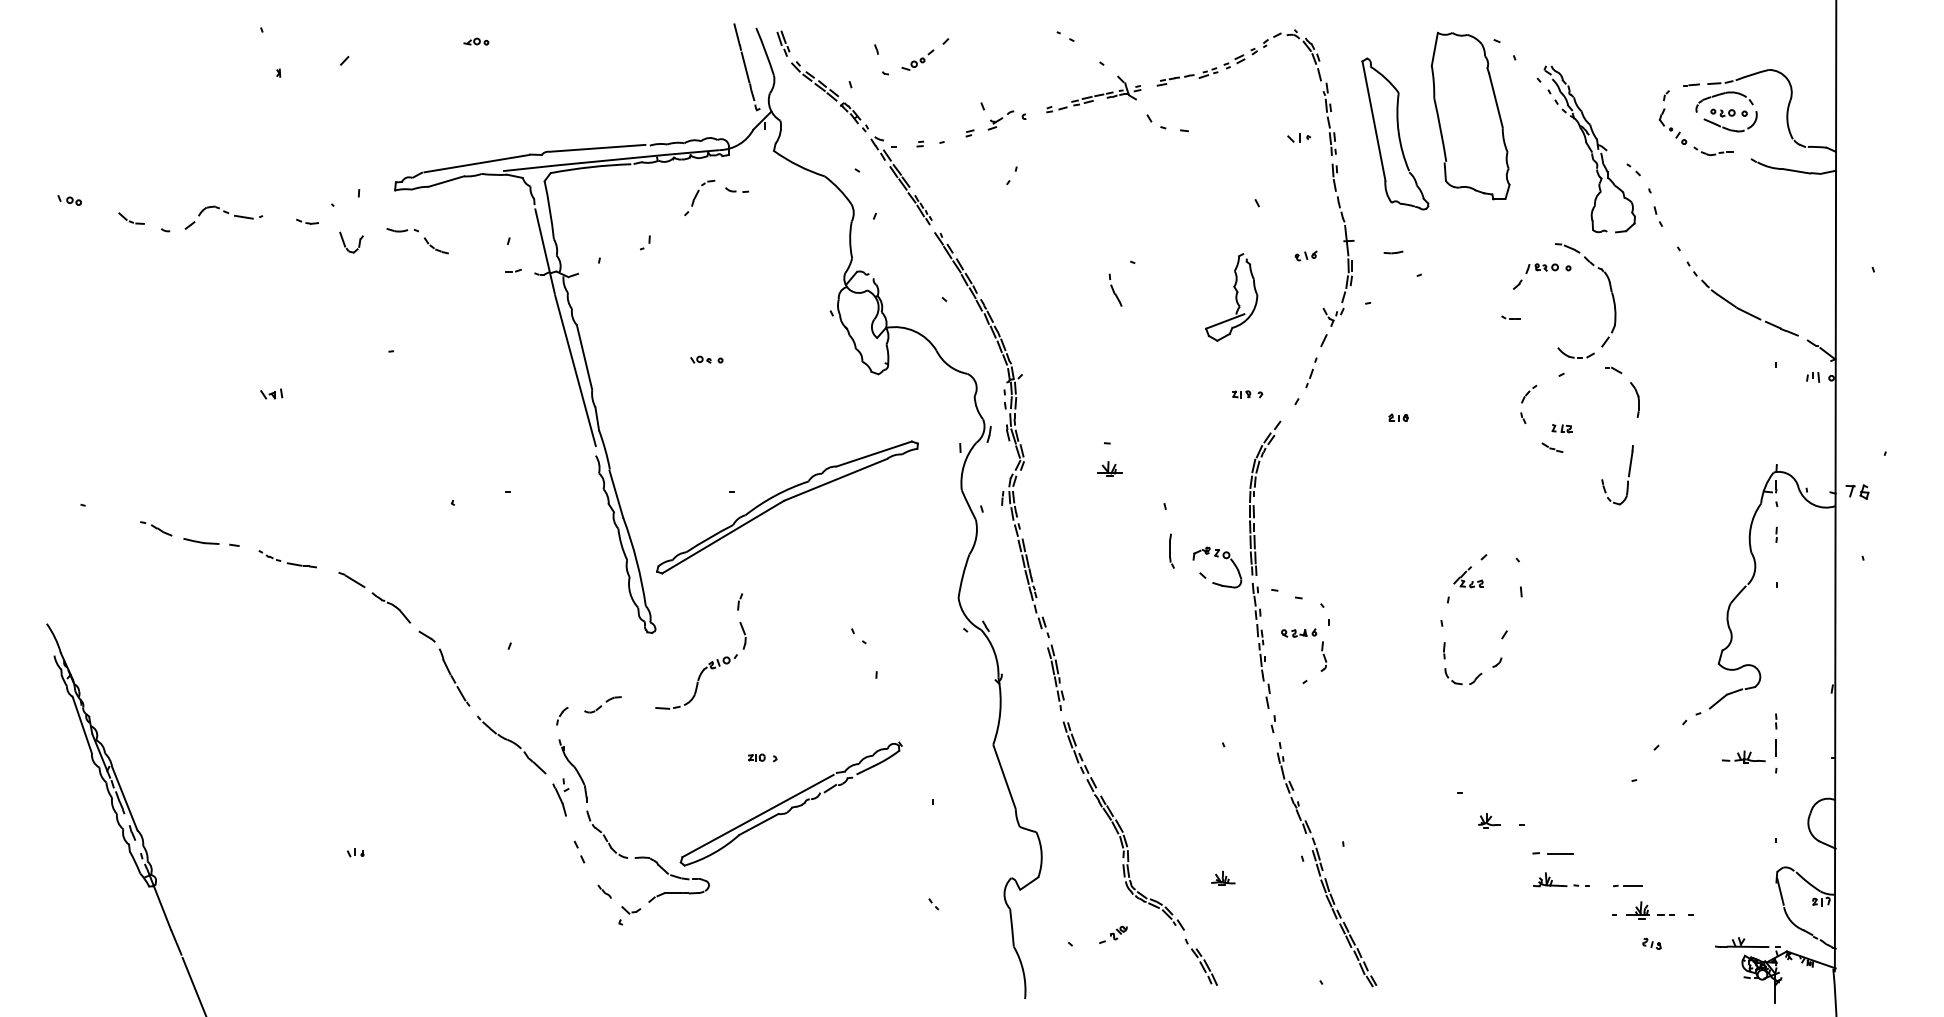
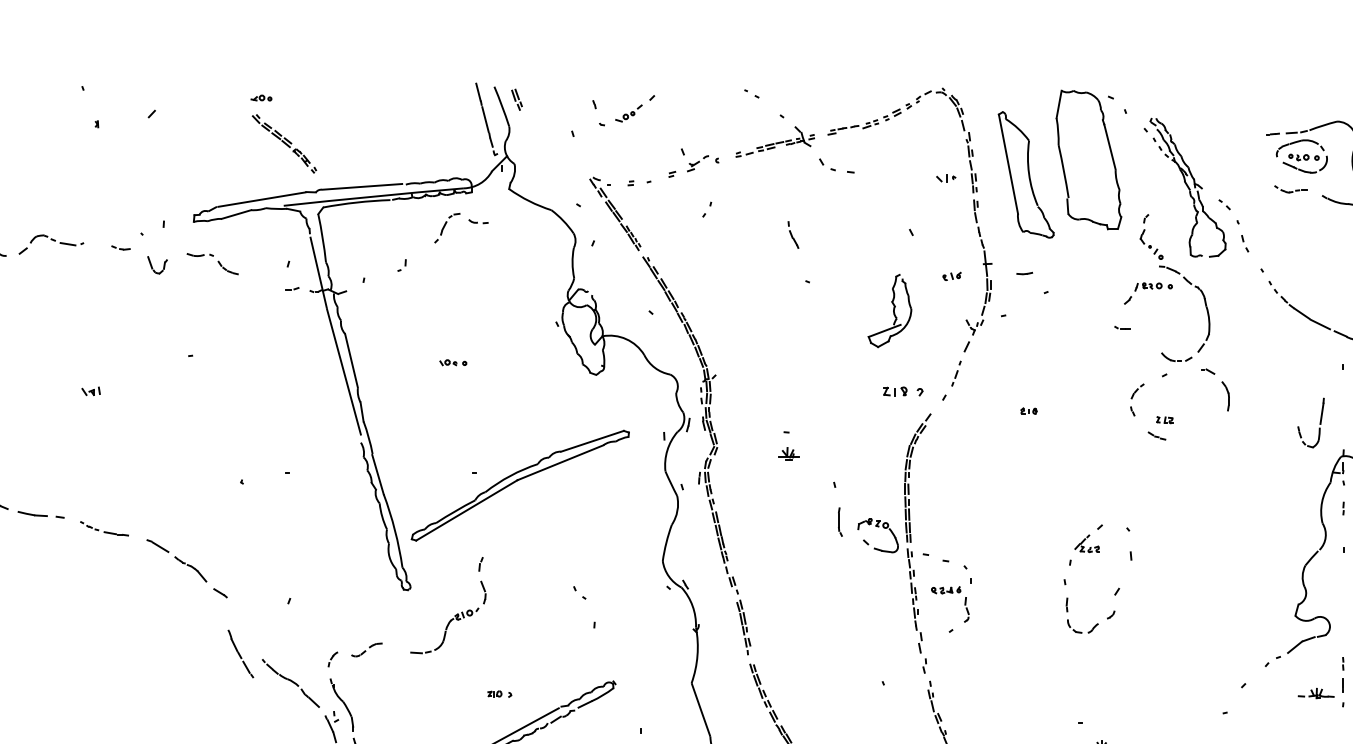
part: (829, 96) -> (284, 143), moved
part: (1663, 114) -> (1143, 234), moved
part: (1115, 289) -> (793, 234), moved
part: (1247, 394) -> (903, 391), size x1.6
part: (1628, 475) -> (1320, 423), moved
part: (454, 677) -> (240, 653), moved

